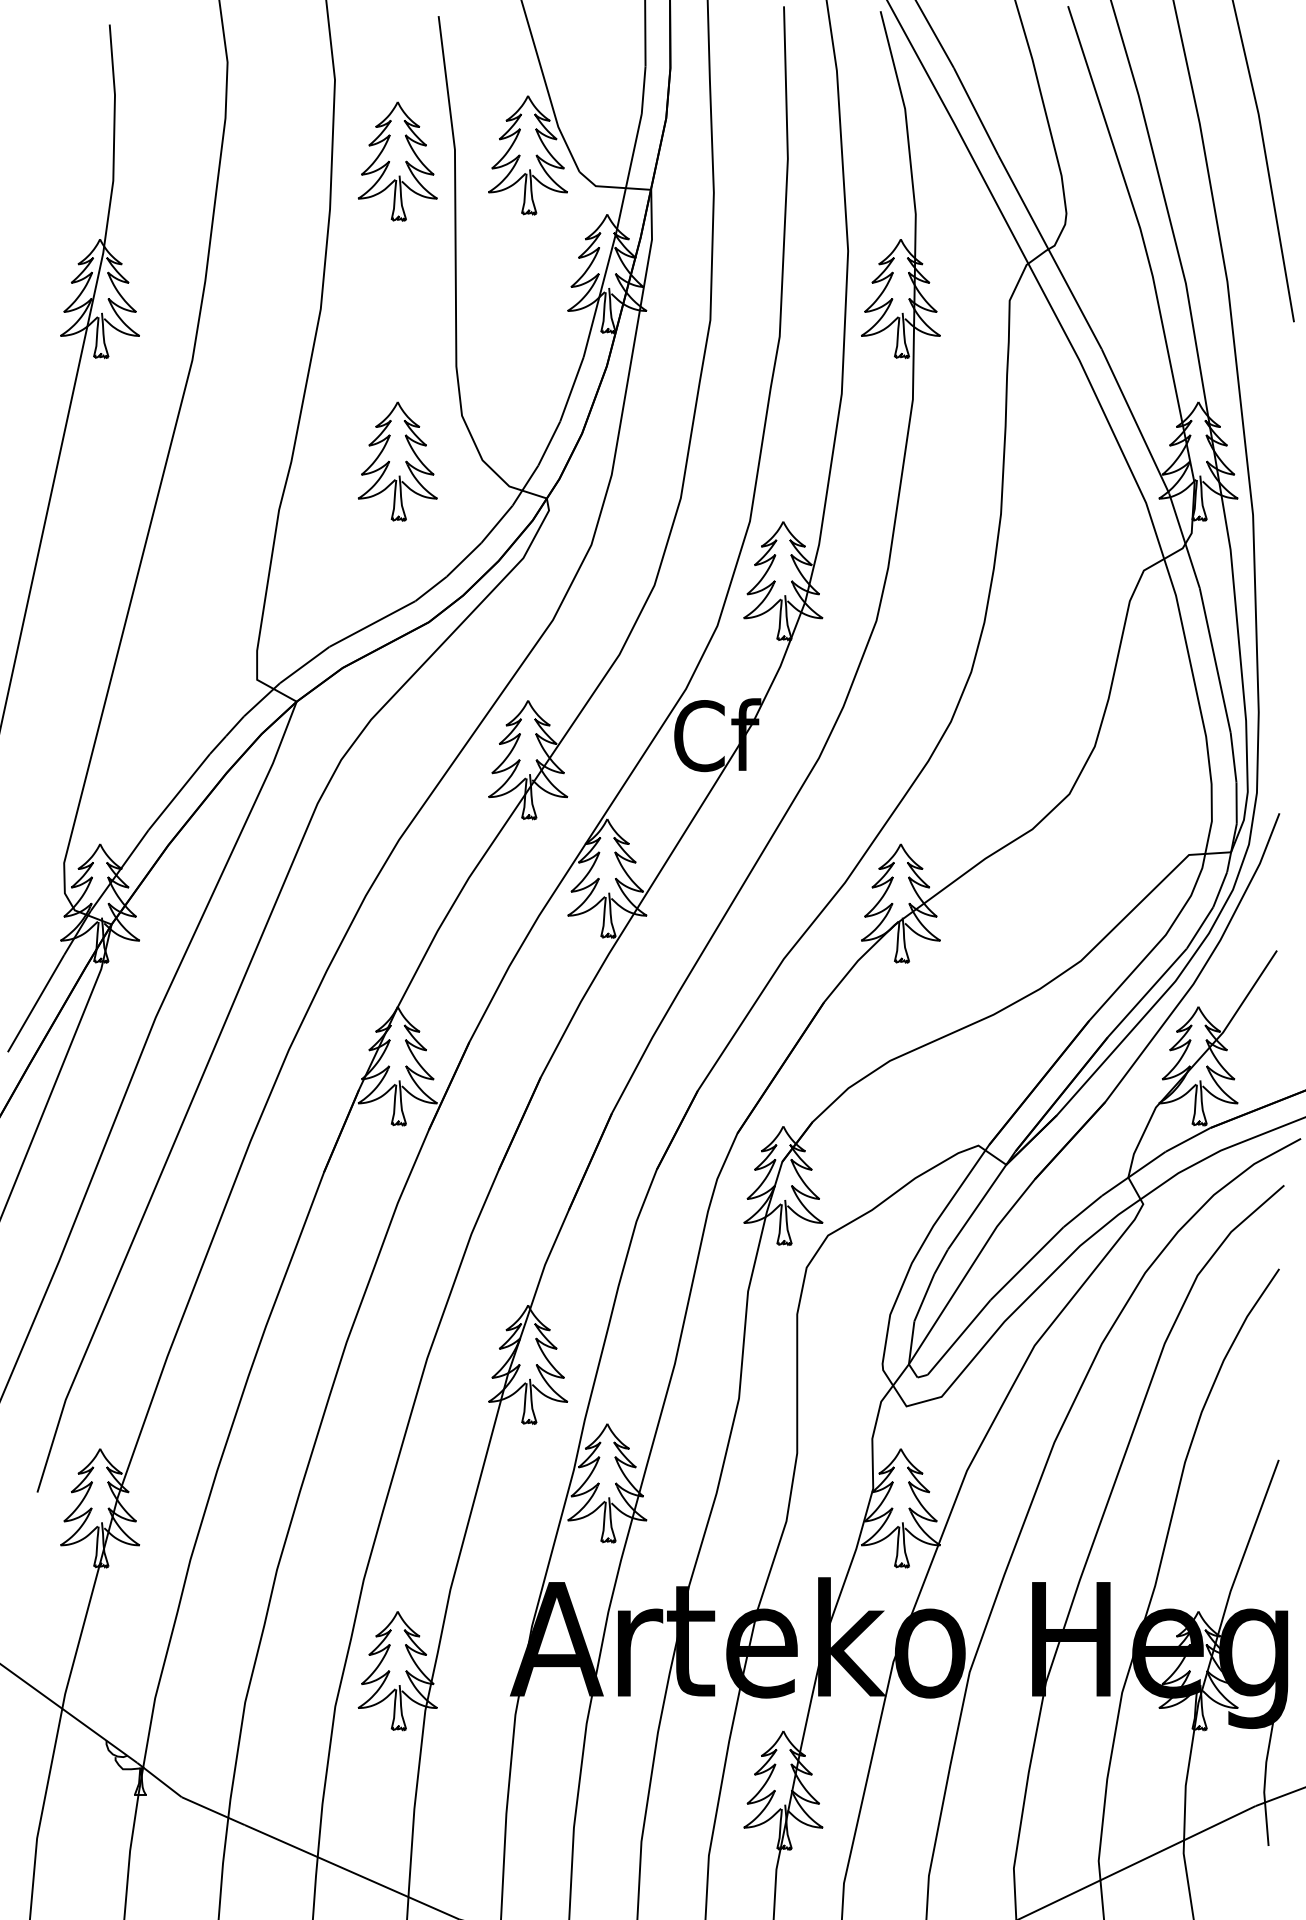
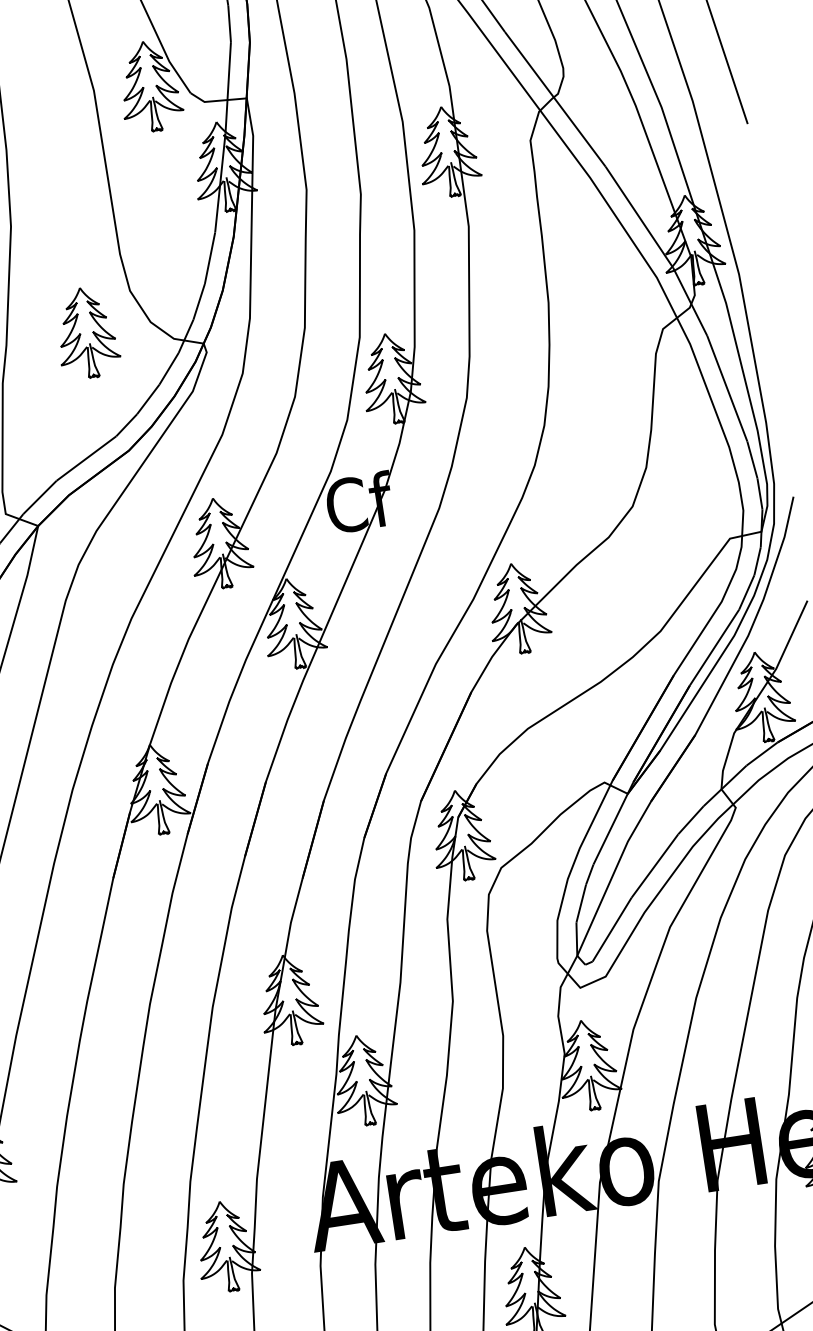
part: (397, 161) -> (51, 106), removed

